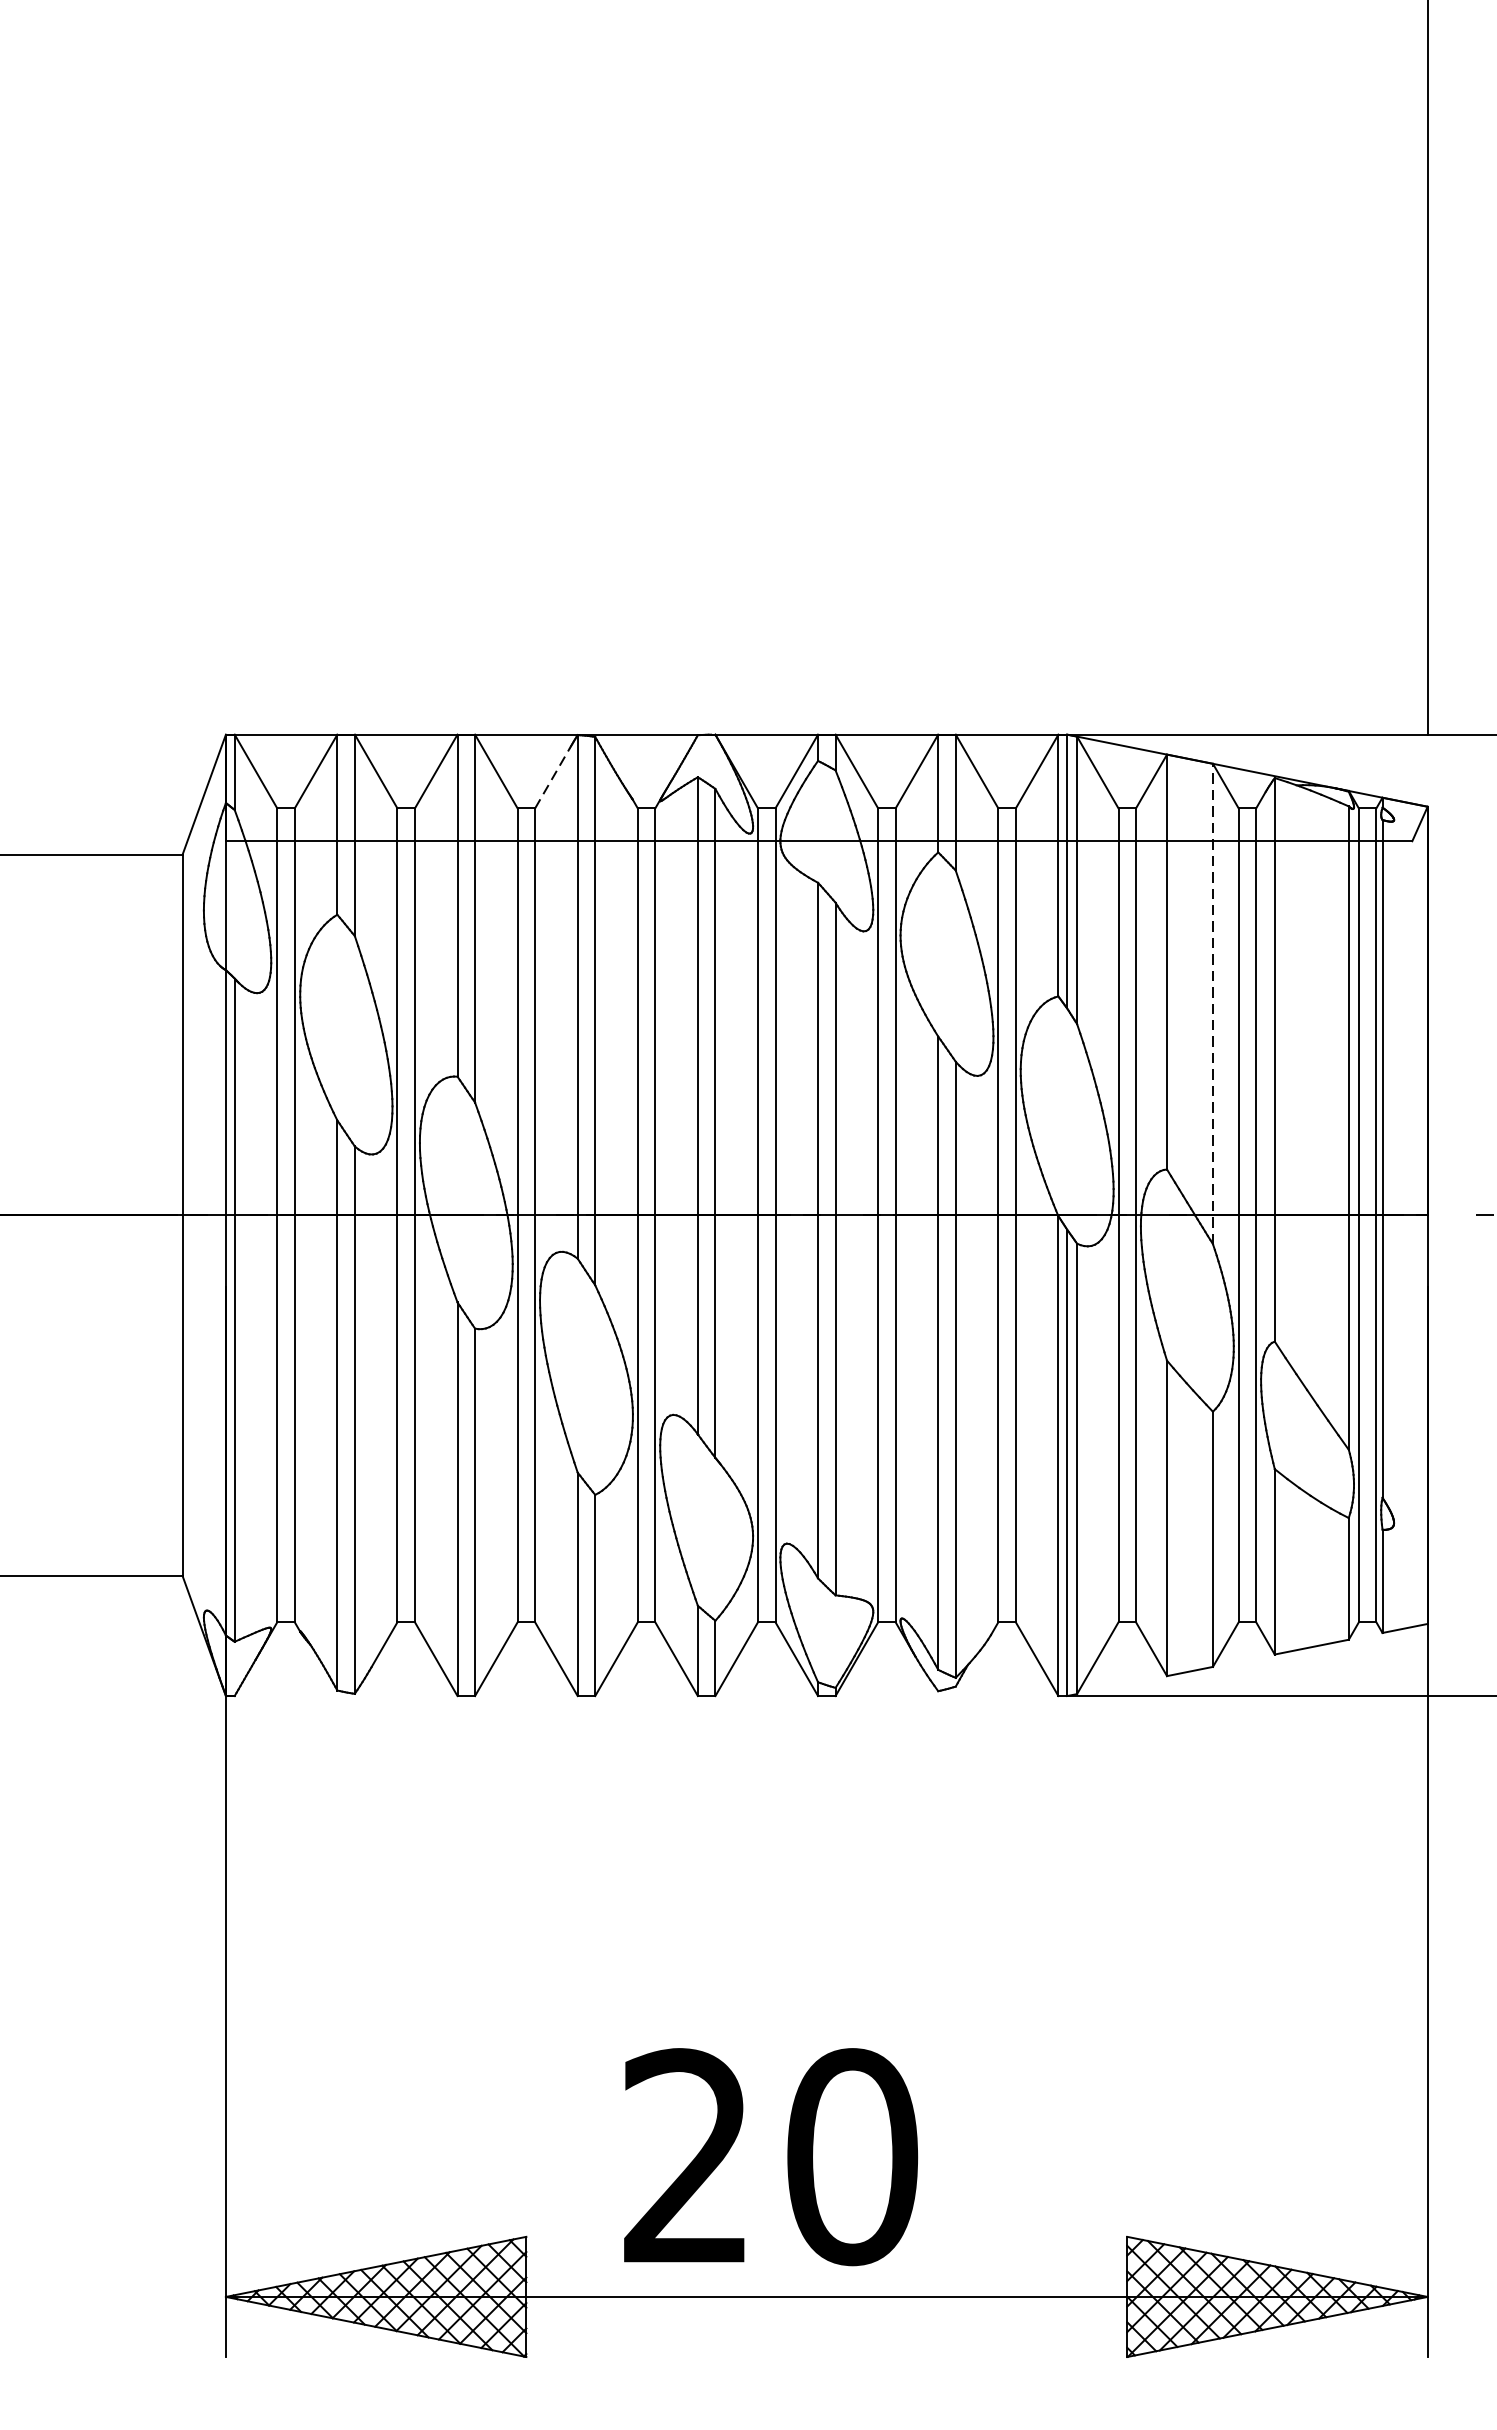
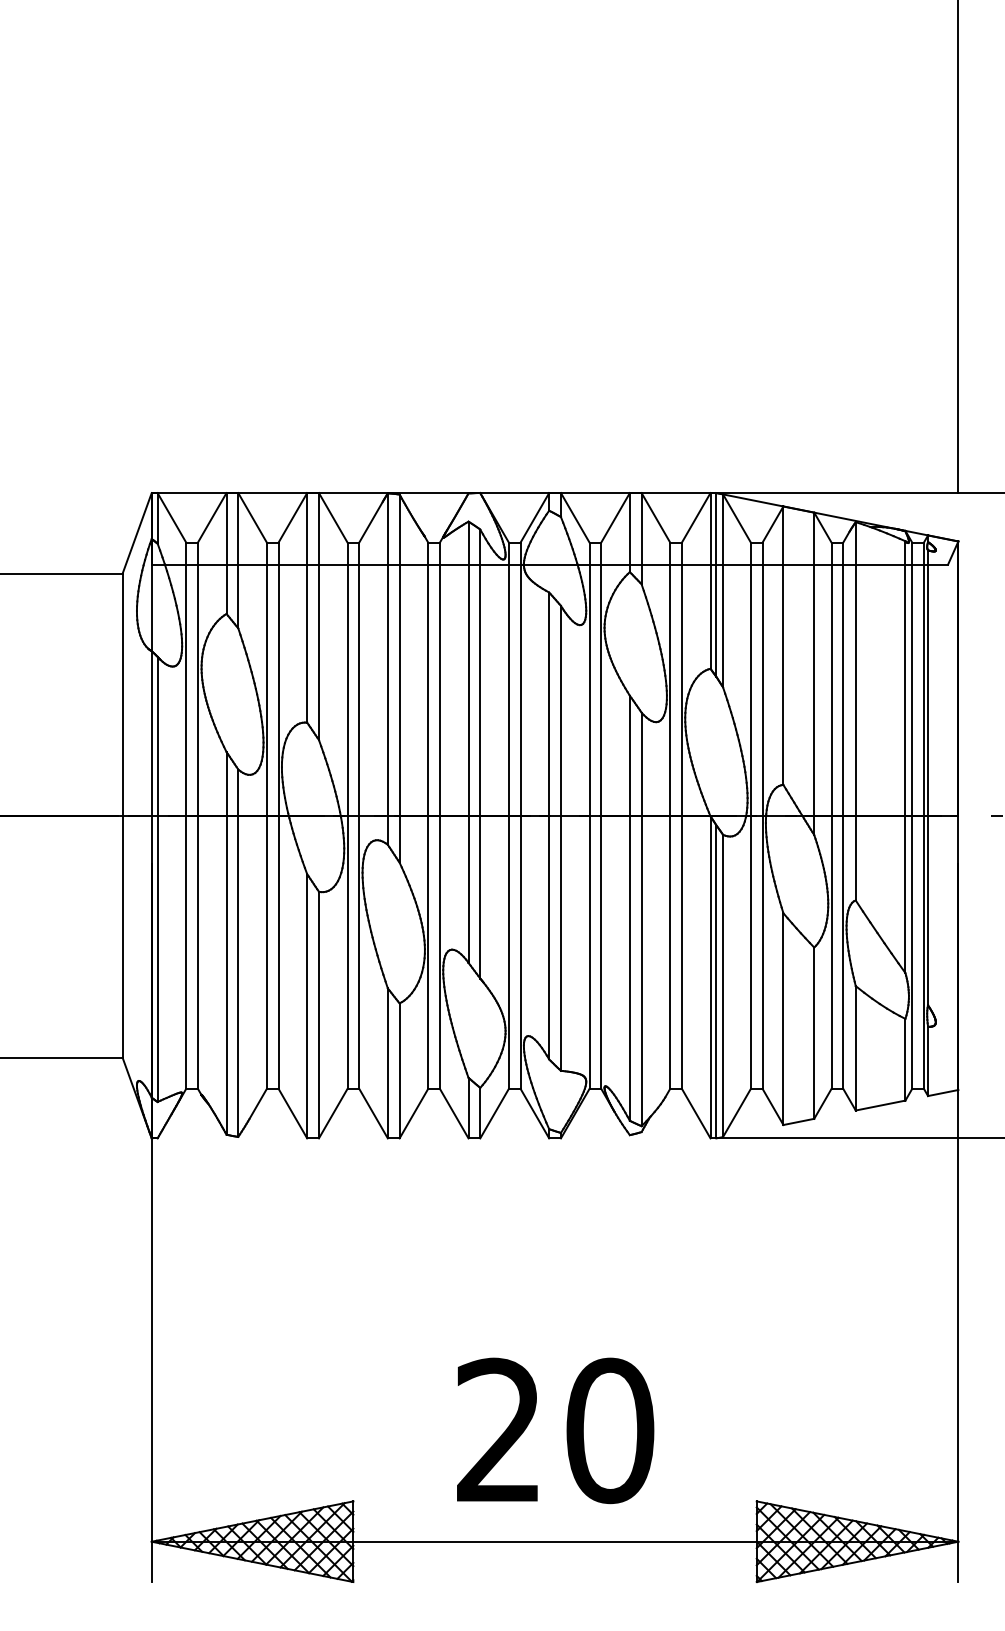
line: (553, 776) -> (371, 521), dashed -> solid
line: (1213, 1003) -> (814, 673), dashed -> solid
text: (770, 2156) -> (555, 1430), moved

